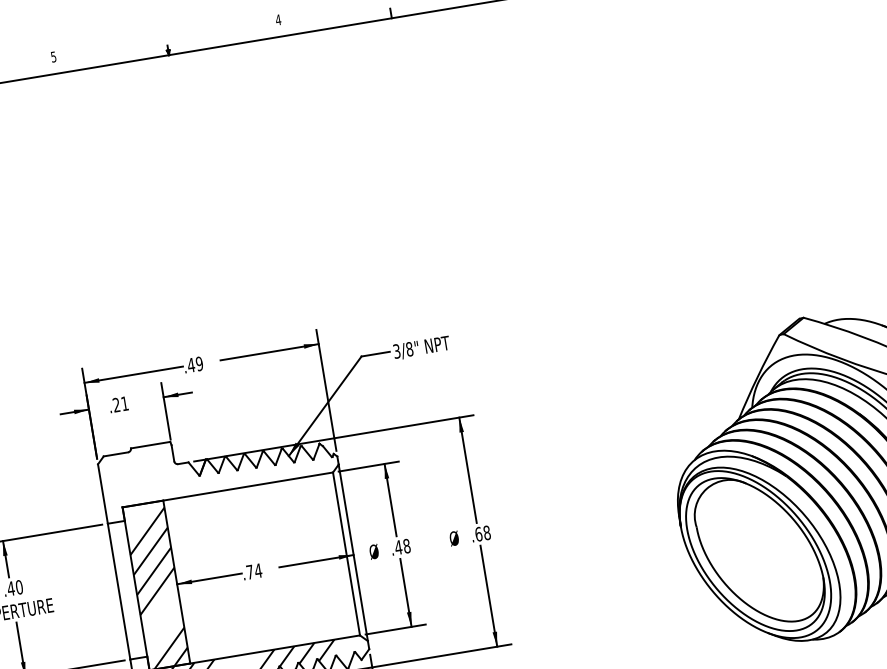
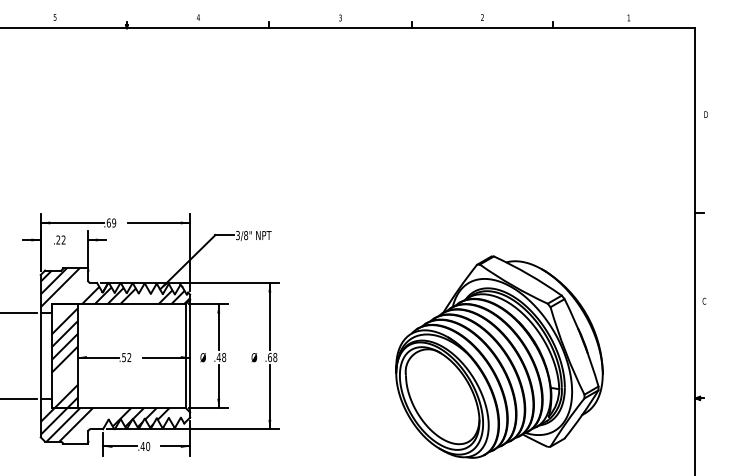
text: (190, 364) -> (108, 222), .49 -> .69
text: (124, 402) -> (63, 239), .21 -> .22
hatch: (218, 464) -> (115, 287), added
text: (253, 571) -> (126, 357), .74 -> .52

